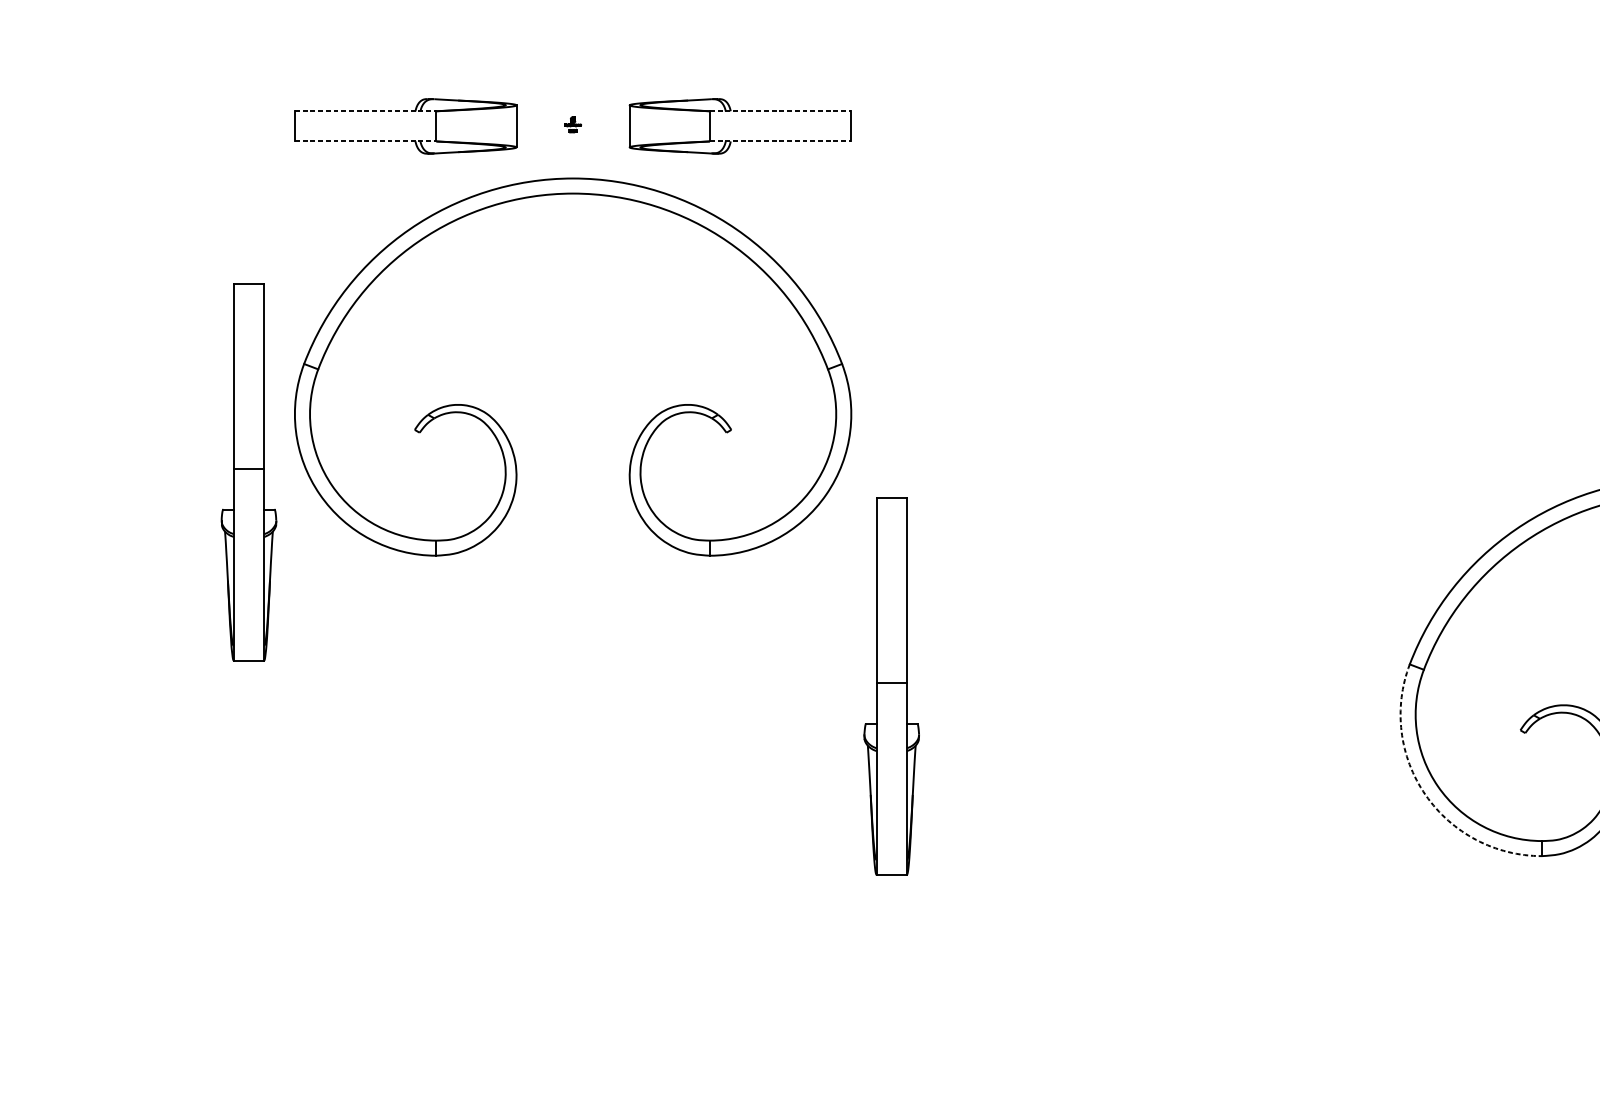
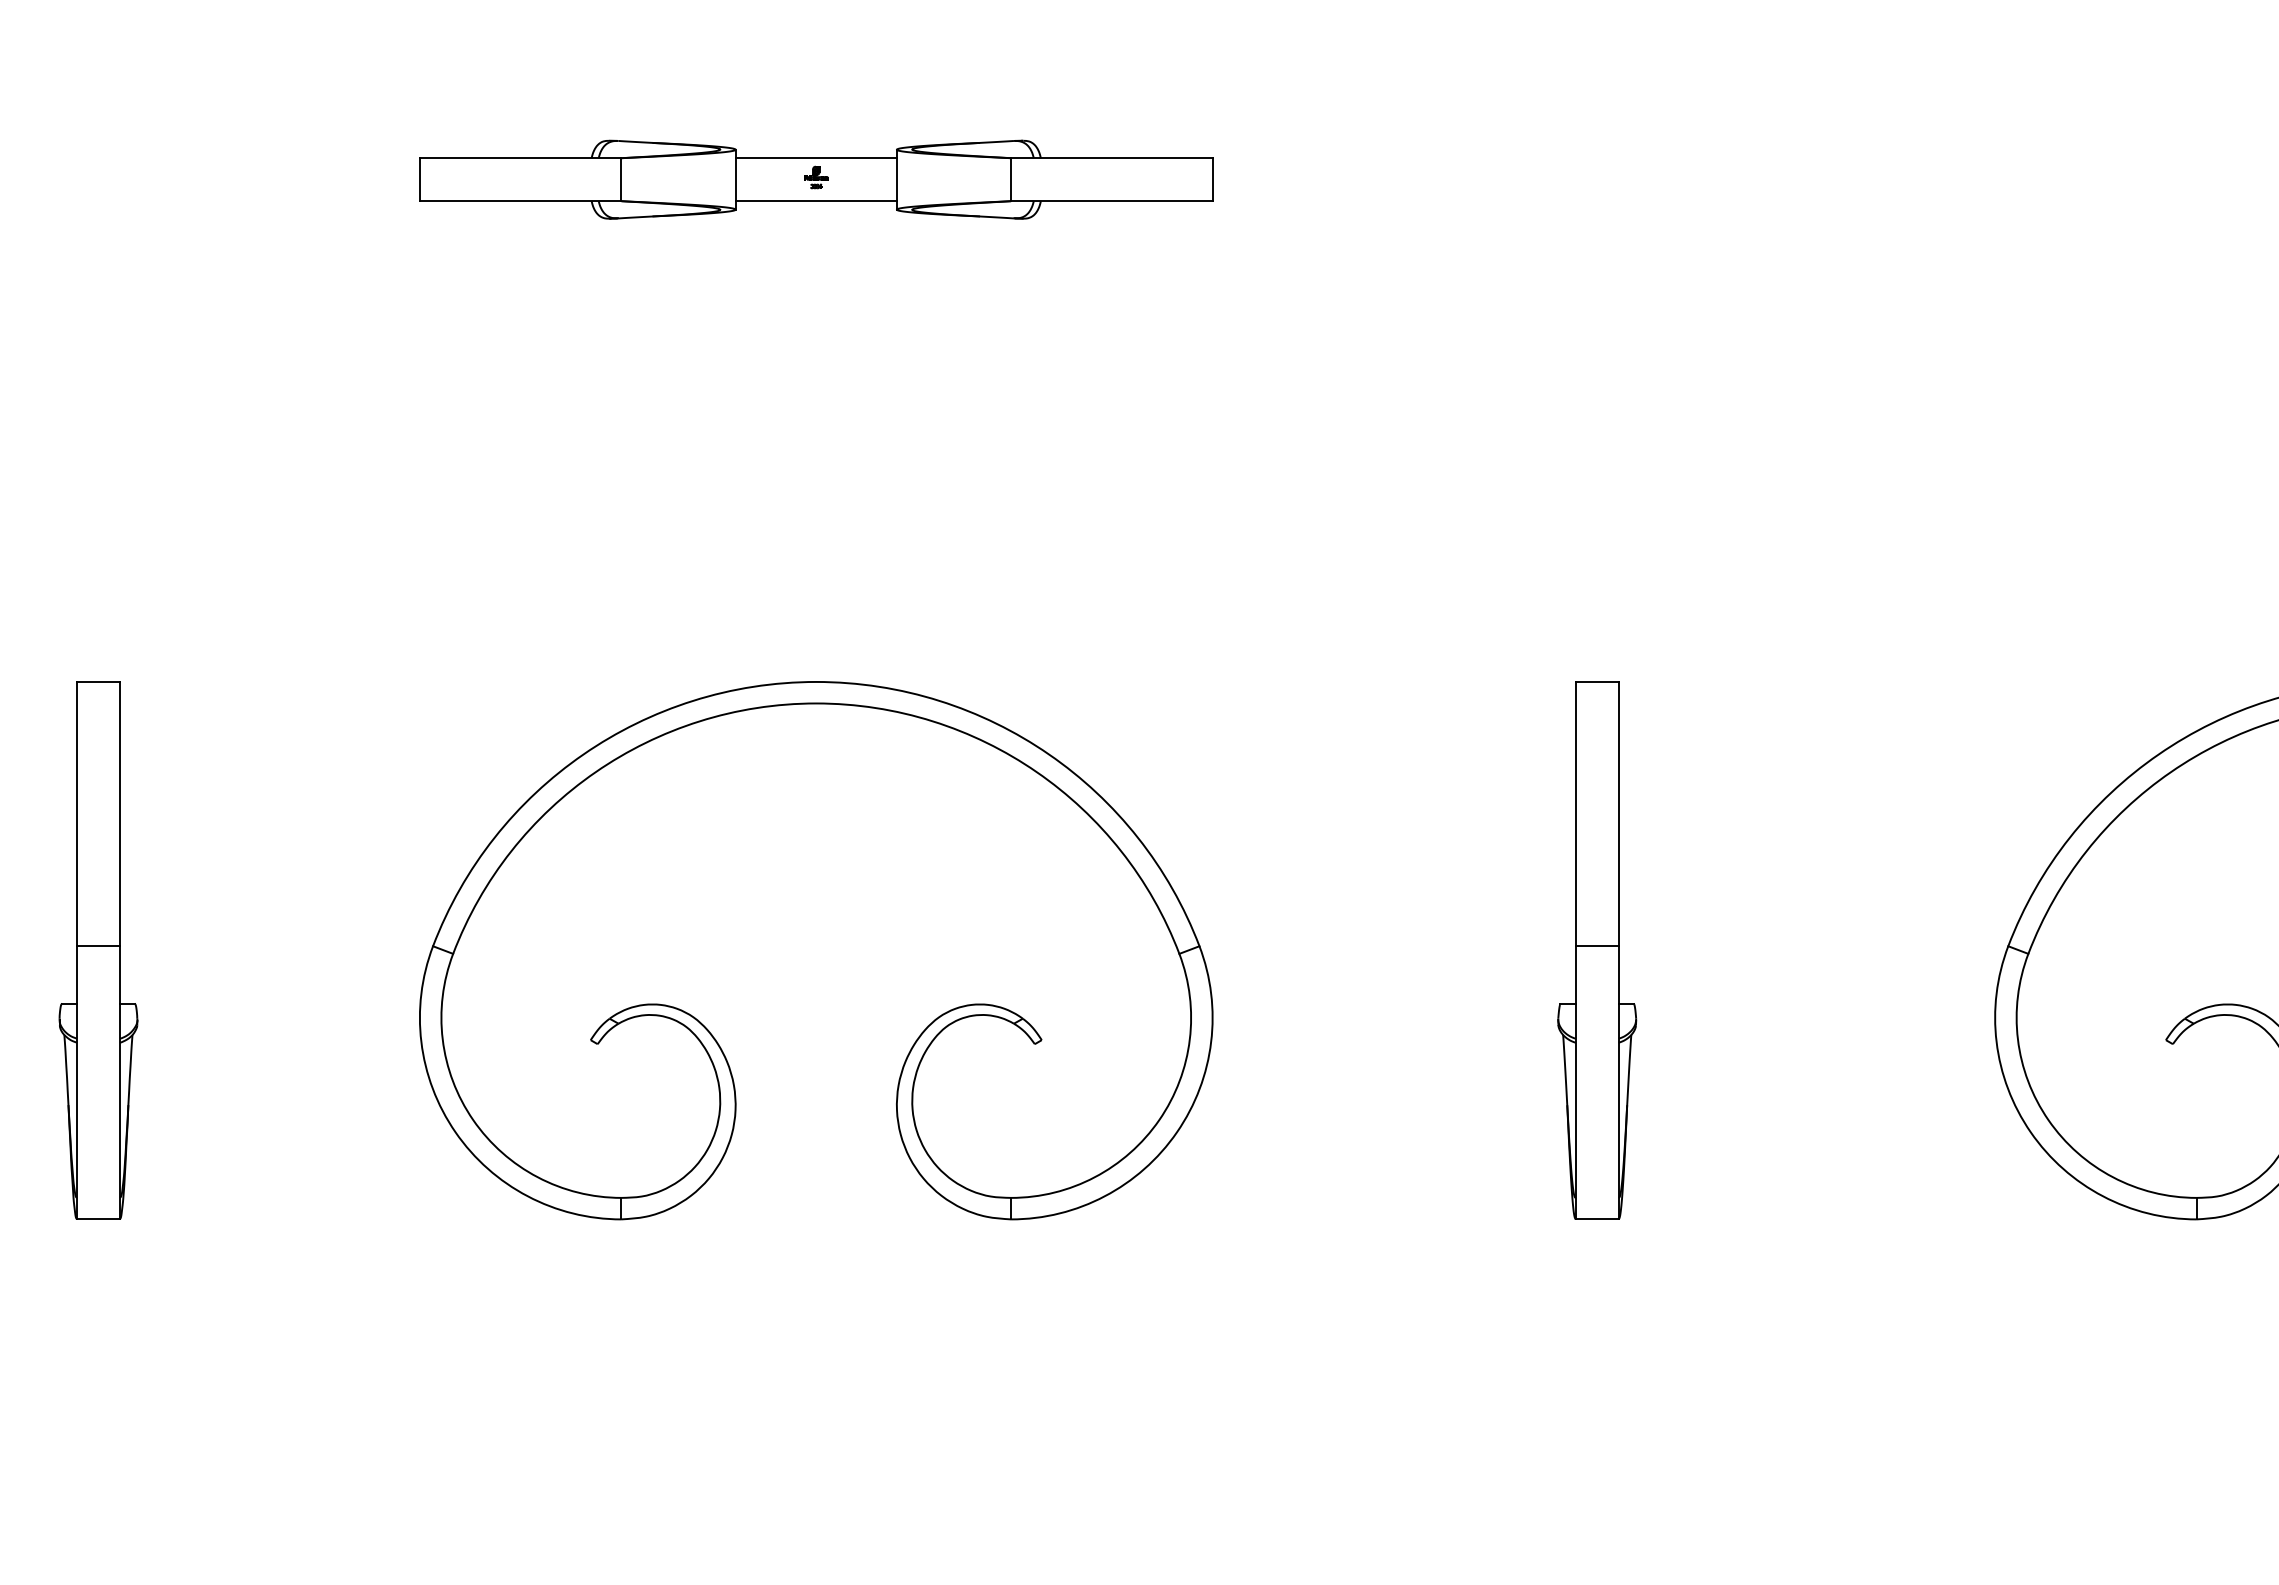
line: (365, 111) -> (520, 158), dashed -> solid
line: (572, 111) -> (815, 158), added
line: (780, 111) -> (1111, 158), dashed -> solid
line: (365, 141) -> (520, 201), dashed -> solid
line: (572, 141) -> (815, 201), added
line: (780, 141) -> (1111, 201), dashed -> solid
part: (646, 425) -> (920, 1033), moved
part: (249, 472) -> (98, 950), moved
part: (891, 686) -> (1597, 950), moved
arc: (1425, 795) -> (2030, 1132), dashed -> solid

